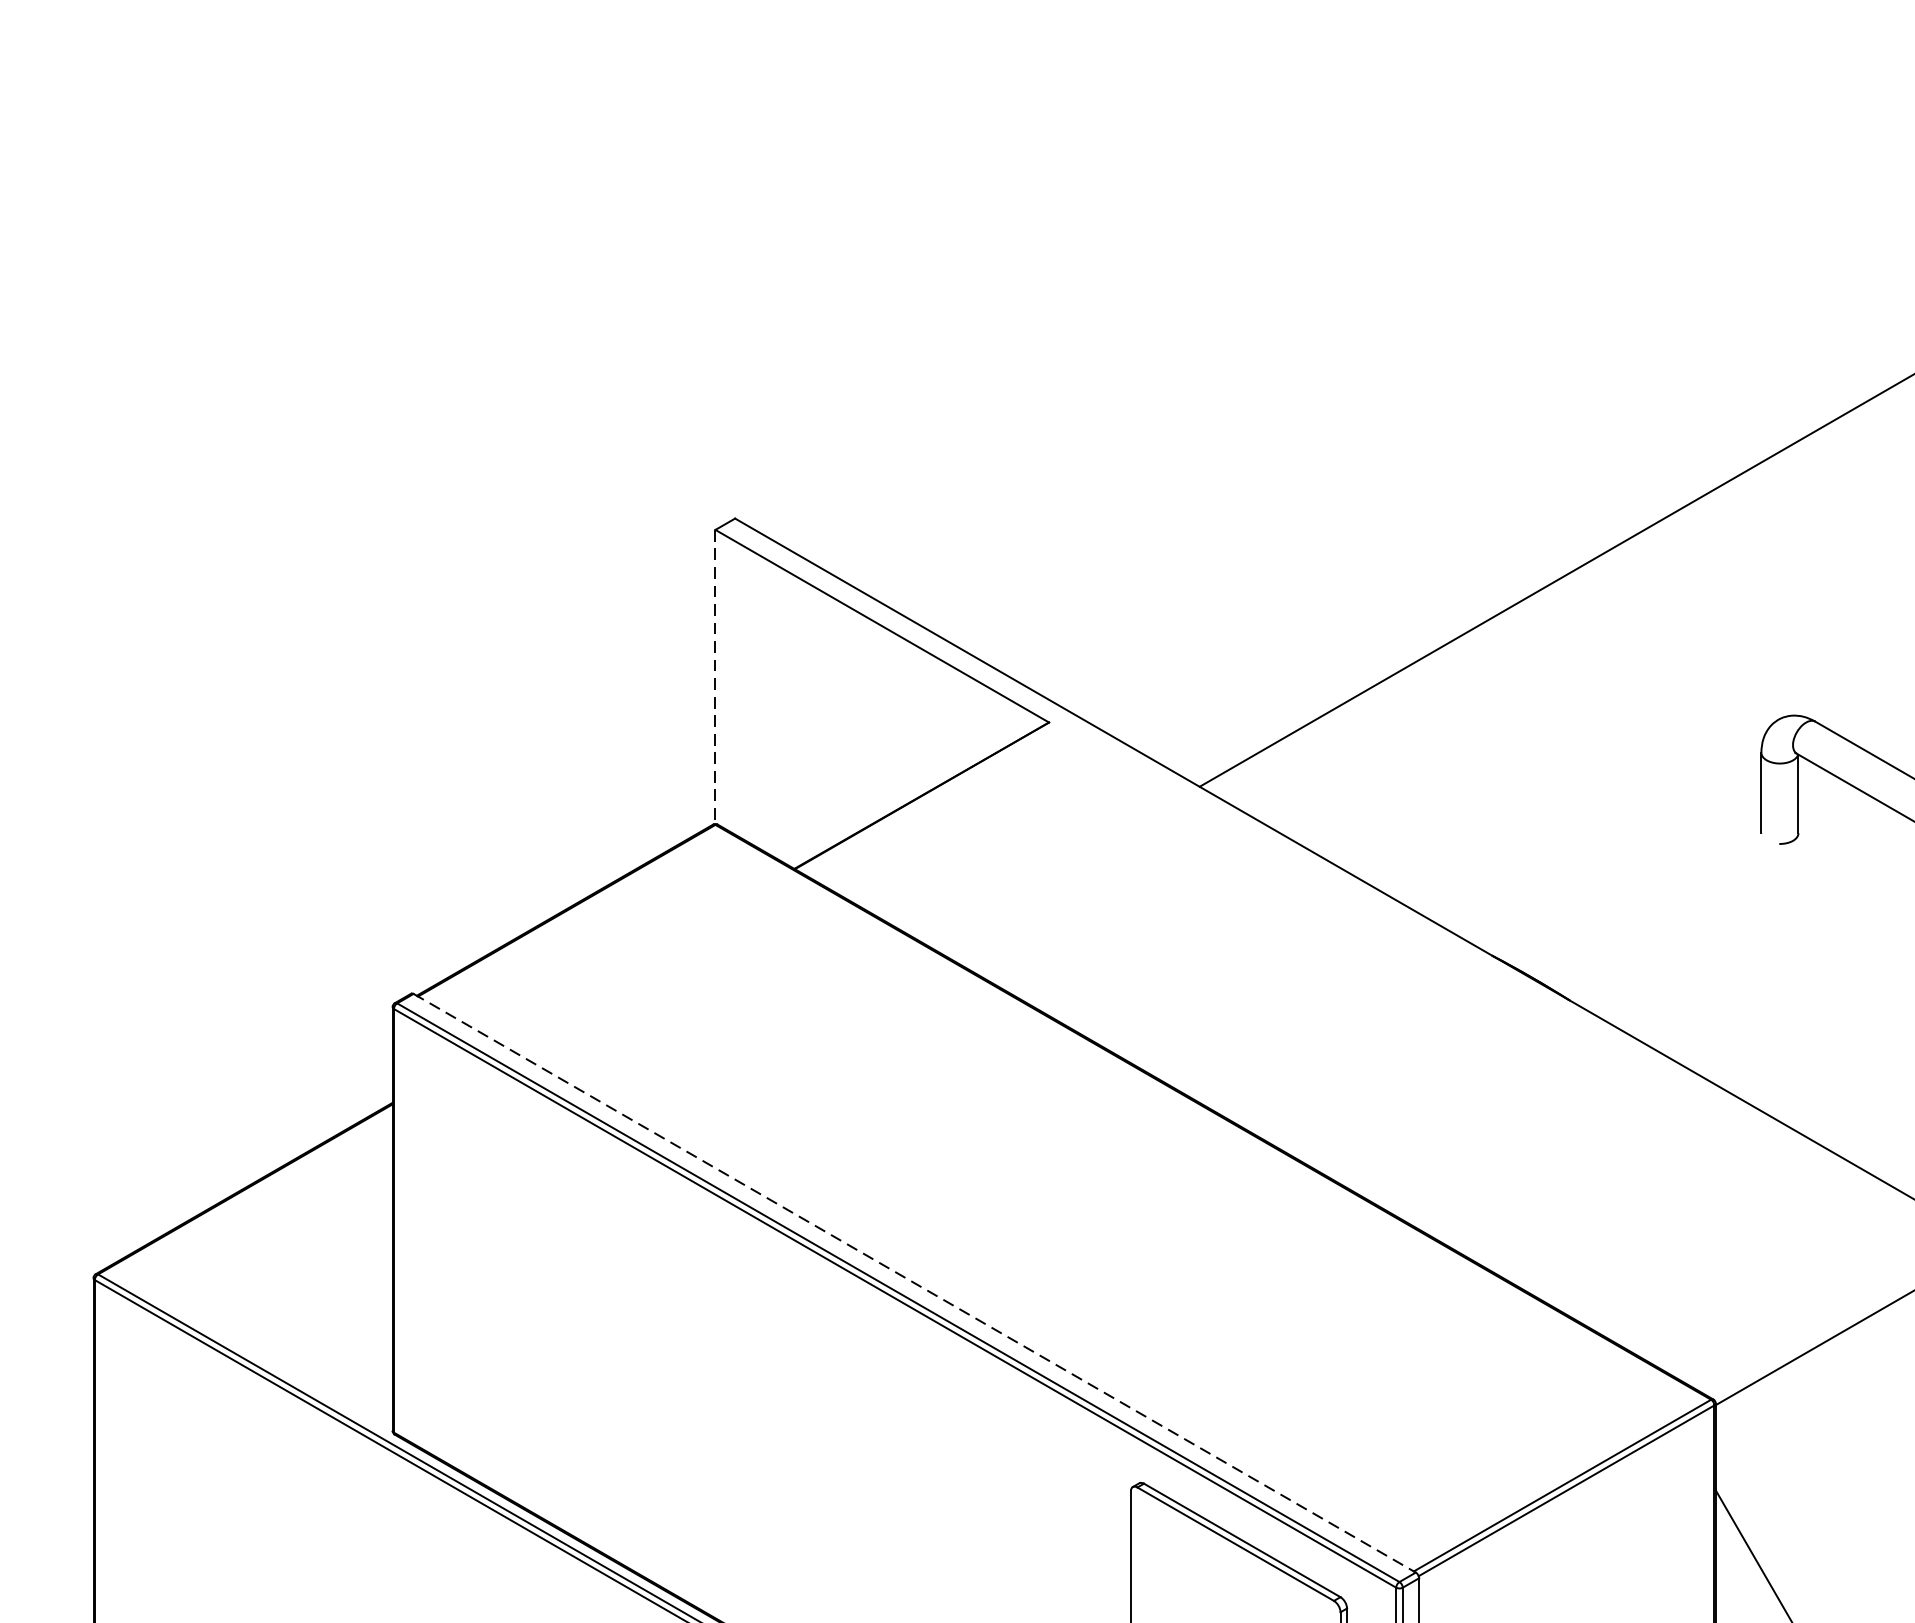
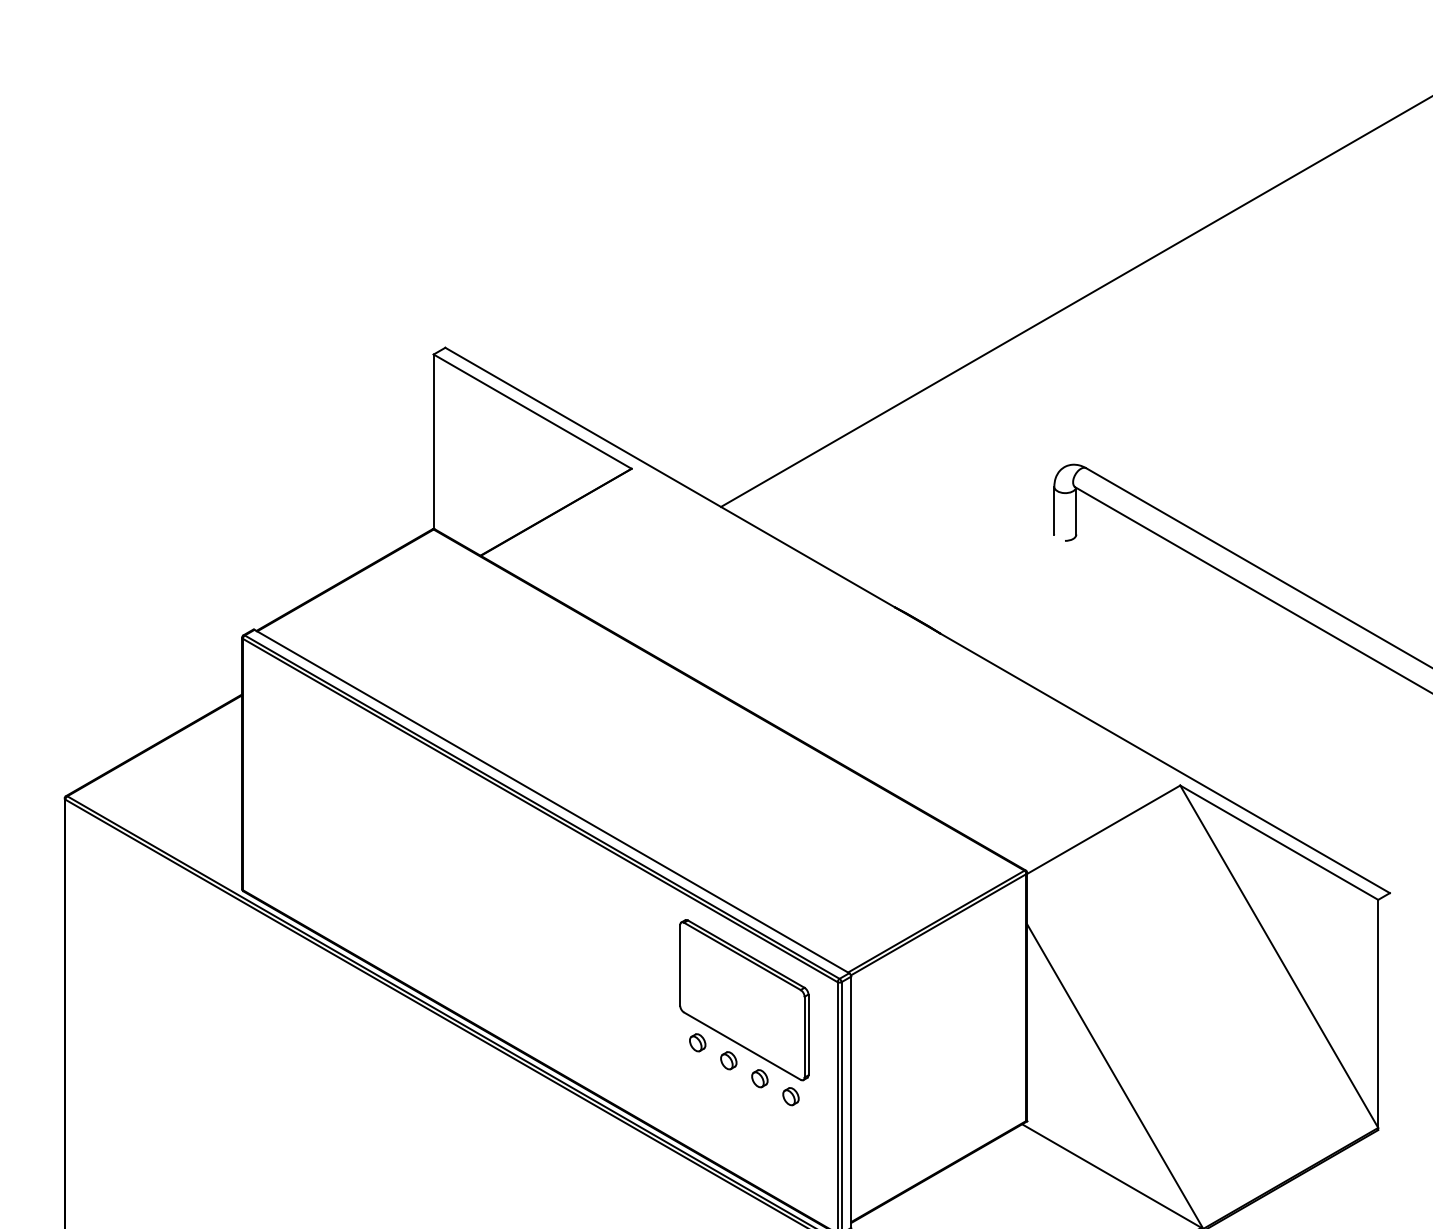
line: (715, 678) -> (433, 442), dashed -> solid
line: (915, 1283) -> (552, 801), dashed -> solid

